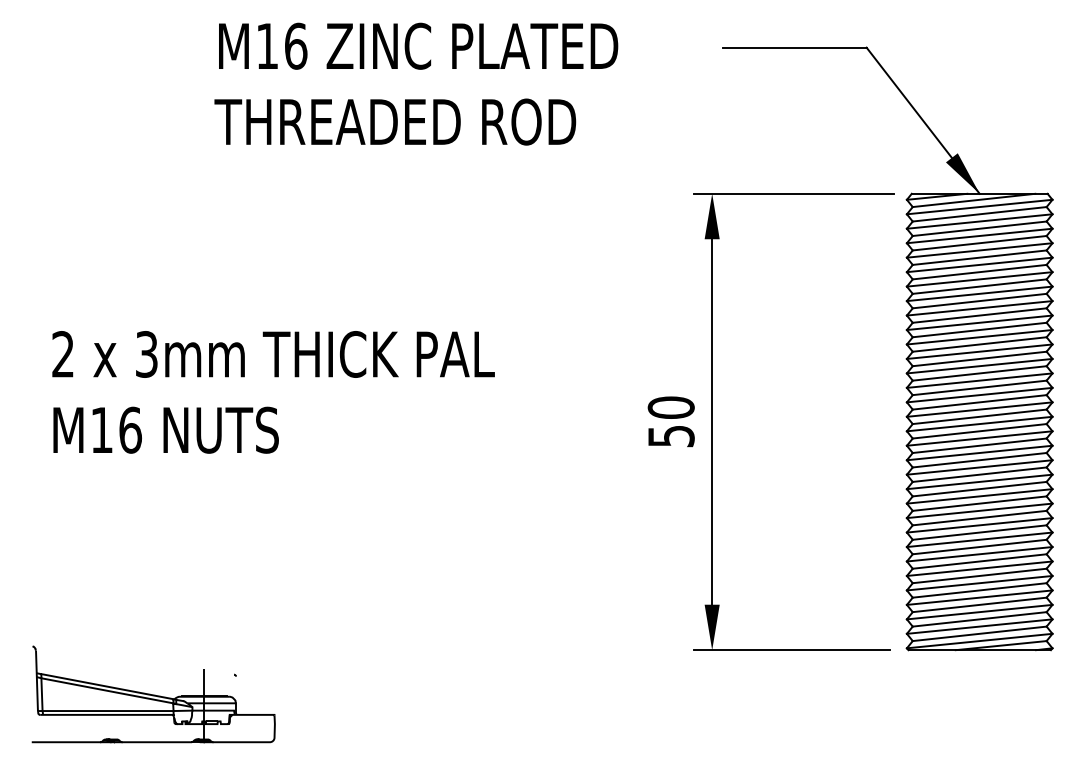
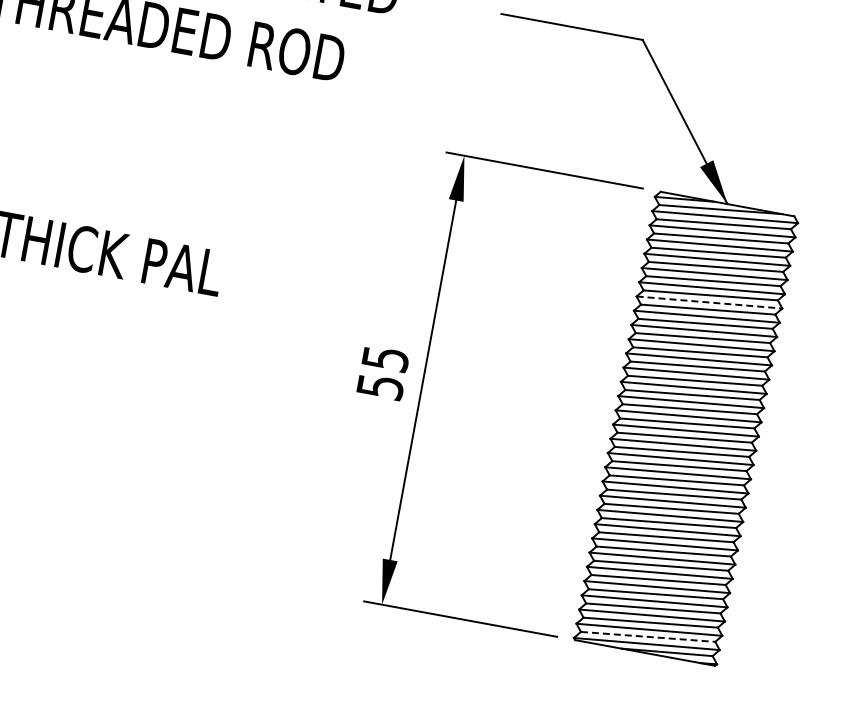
line: (980, 293) -> (710, 302), solid -> dashed
text: (670, 407) -> (384, 358), 50 -> 55
line: (980, 633) -> (648, 636), solid -> dashed

